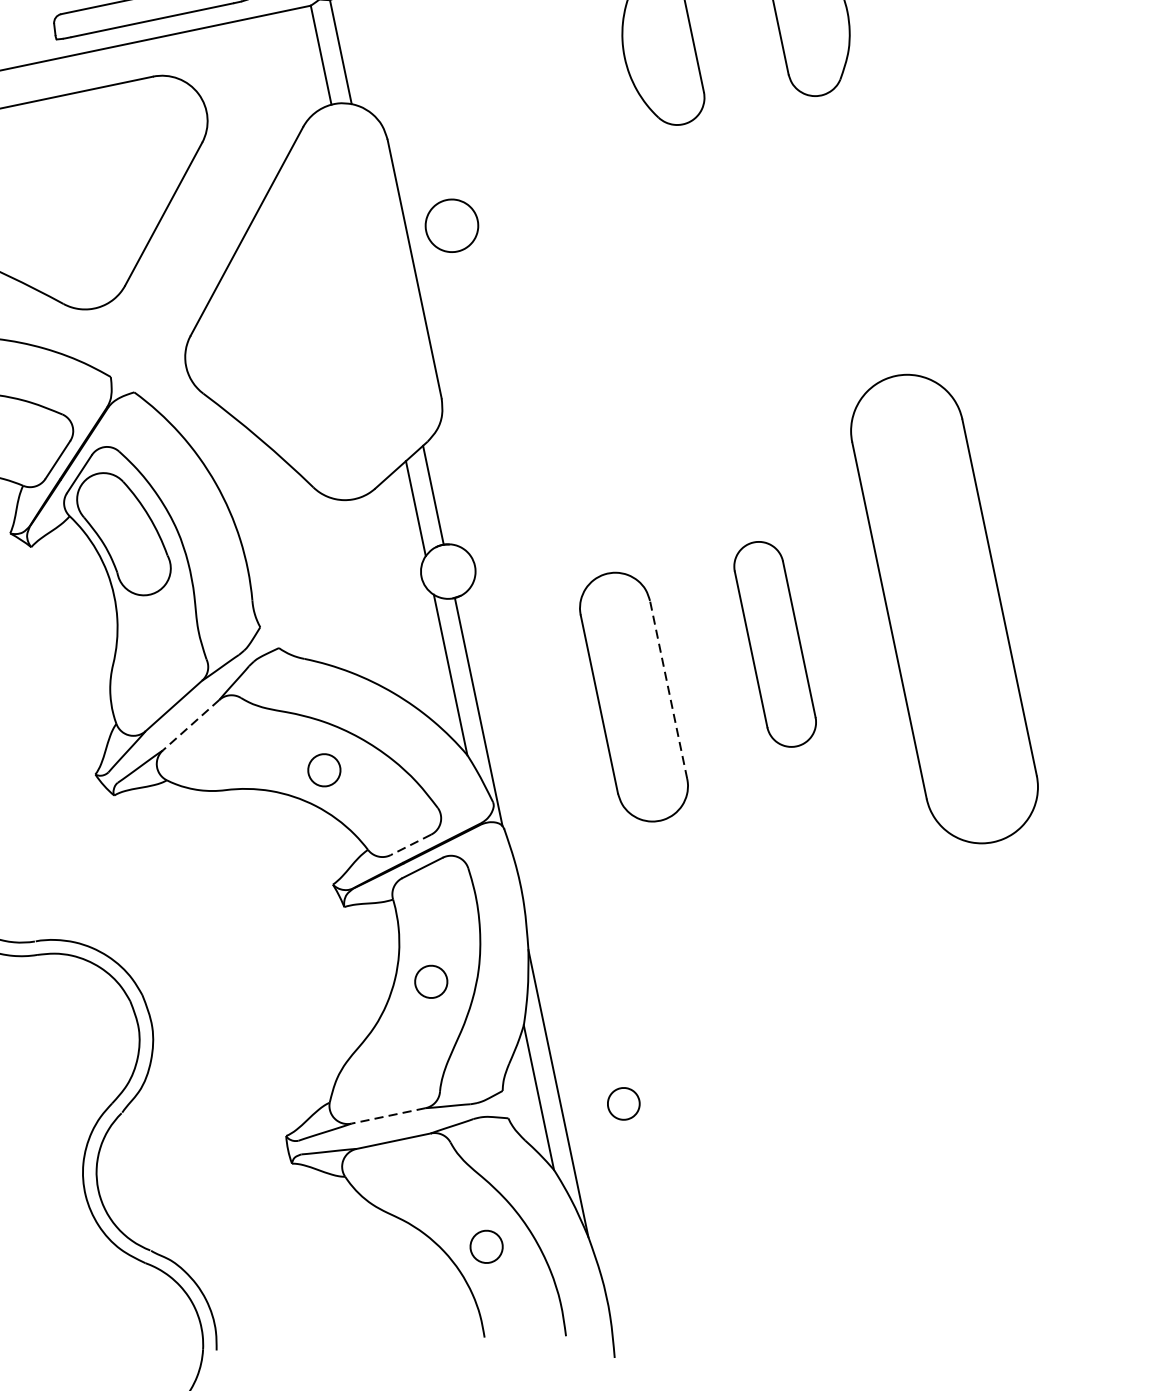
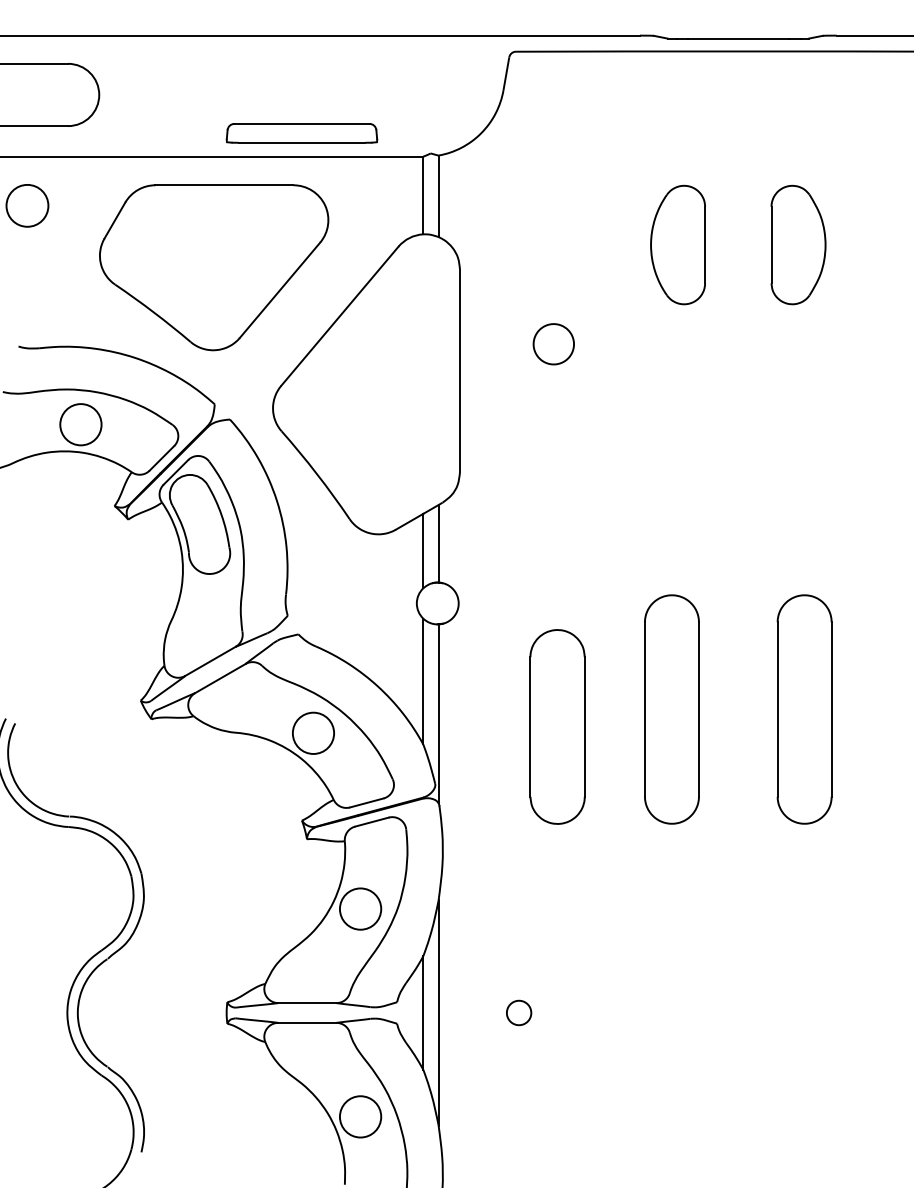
part: (451, 226) -> (553, 344), moved
part: (944, 609) -> (804, 709), size x0.62
part: (774, 644) -> (671, 709), size x1.43
line: (668, 689) -> (584, 726), dashed -> solid
line: (191, 725) -> (220, 678), dashed -> solid
circle: (324, 769) -> (313, 732), size x1.67
line: (410, 845) -> (366, 803), dashed -> solid
circle: (431, 981) -> (360, 908), size x1.67
part: (624, 1103) -> (519, 1012), moved
line: (387, 1116) -> (306, 1003), dashed -> solid
circle: (486, 1246) -> (360, 1116), size x1.67

